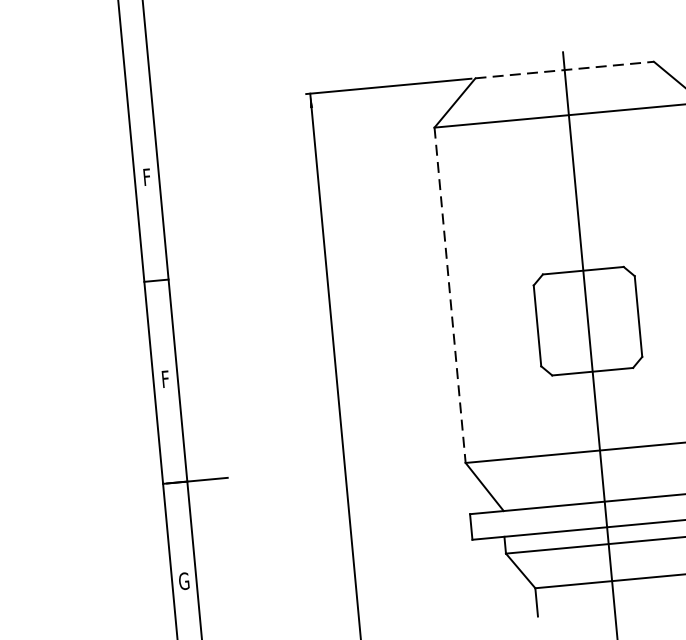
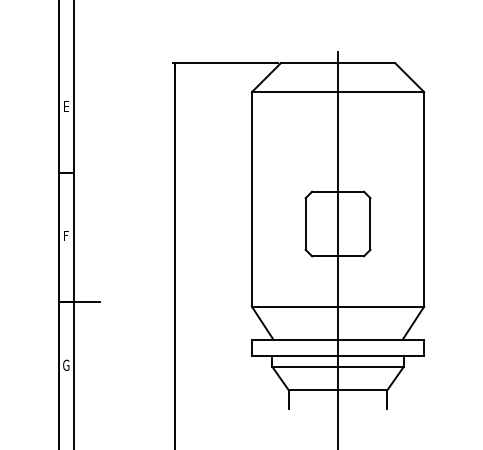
line: (565, 70) -> (338, 63), dashed -> solid
text: (146, 177) -> (66, 106), F -> E
line: (450, 295) -> (252, 199), dashed -> solid

